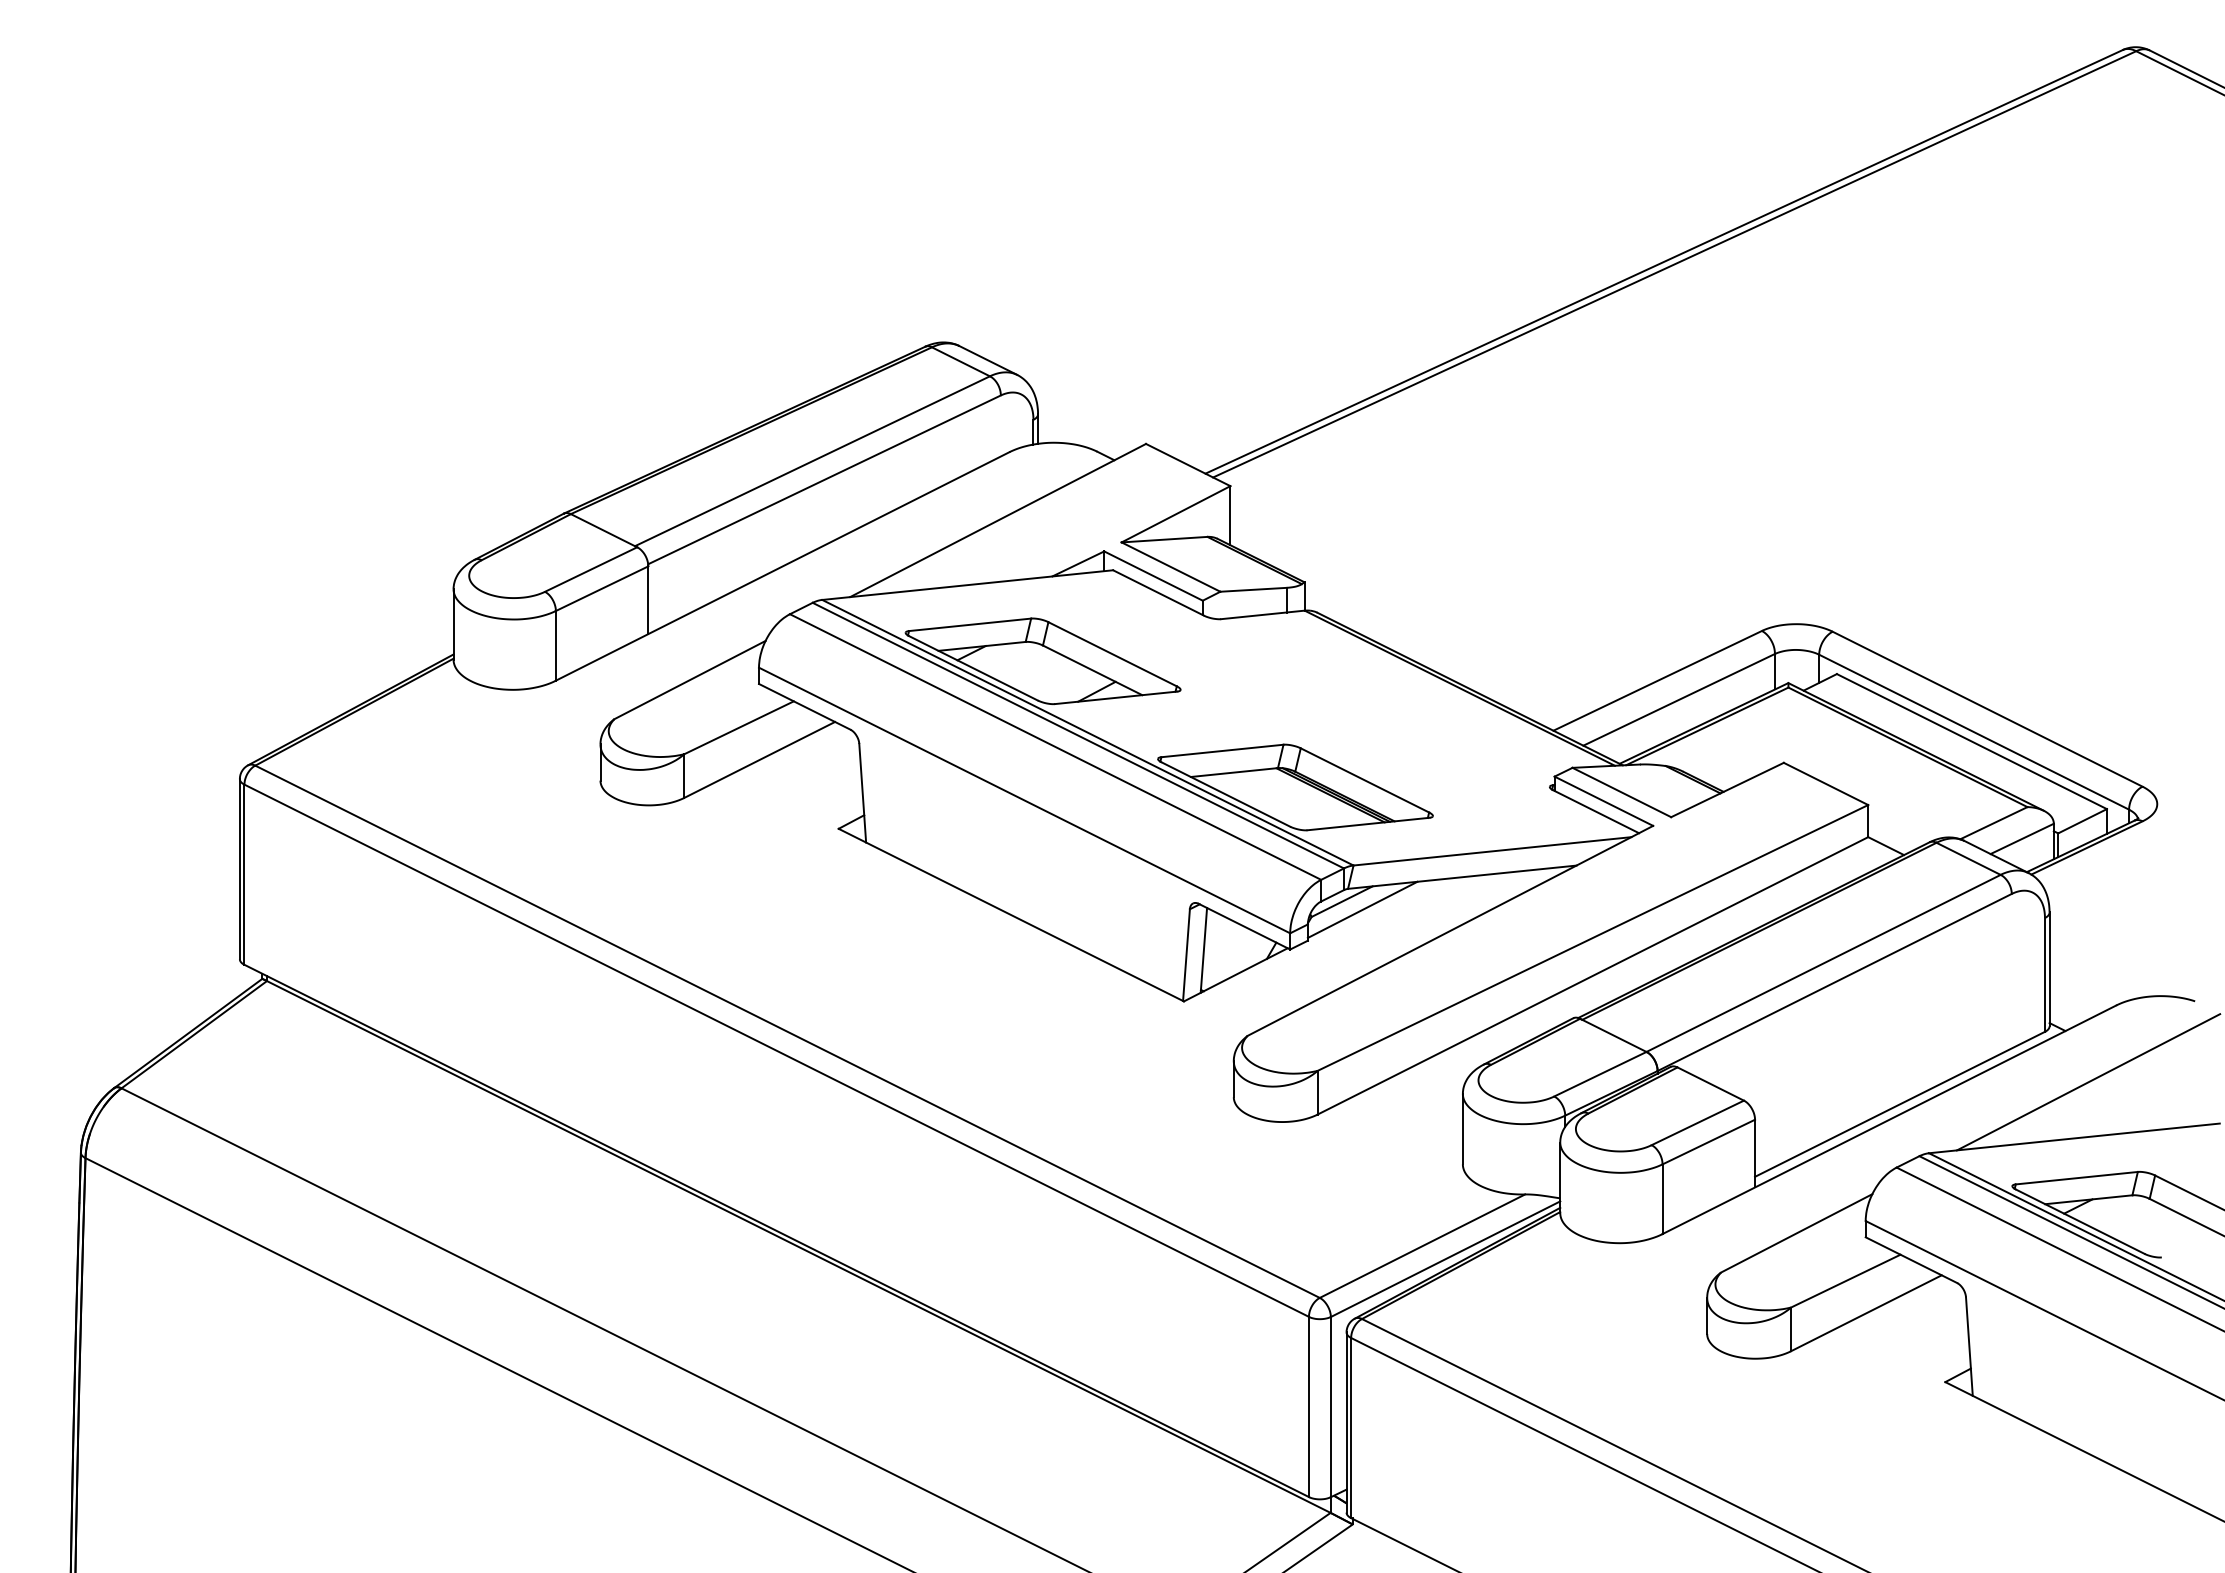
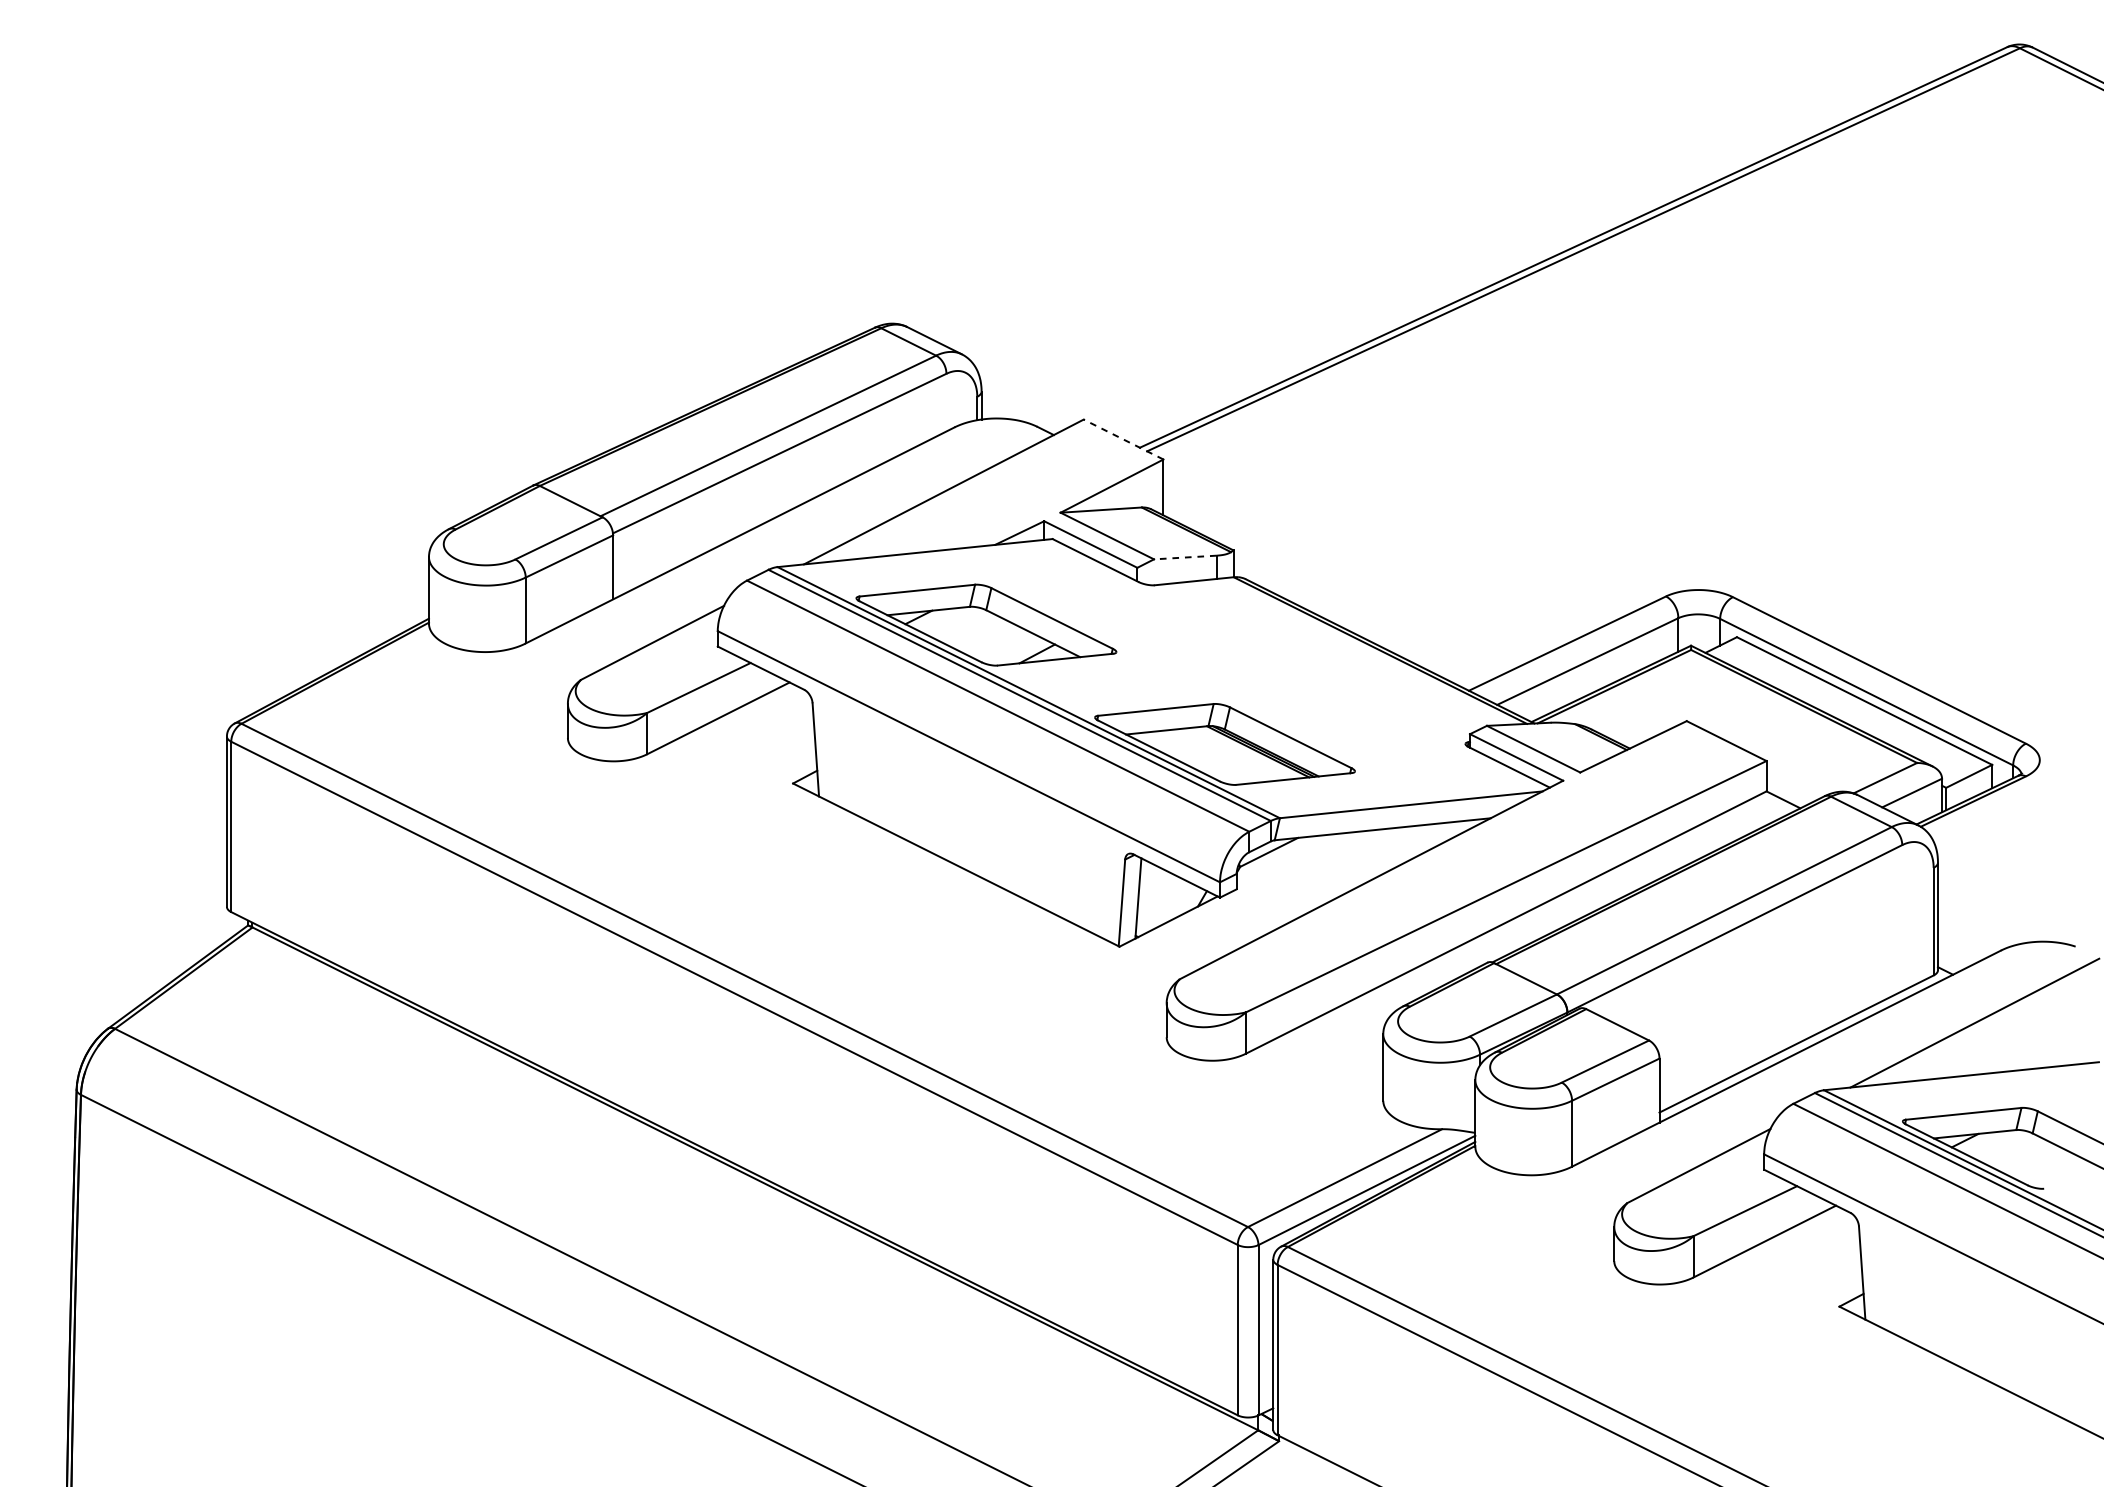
line: (1187, 464) -> (1122, 439), solid -> dashed
line: (1252, 589) -> (1184, 557), solid -> dashed
line: (1362, 909) -> (1288, 859), removed

